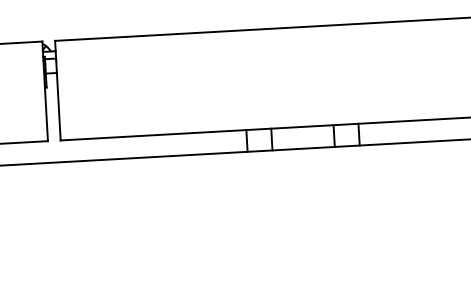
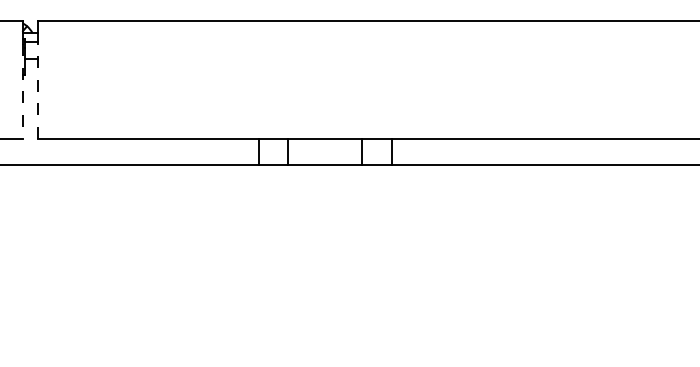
line: (58, 100) -> (38, 91), solid -> dashed
line: (46, 102) -> (23, 92), solid -> dashed

